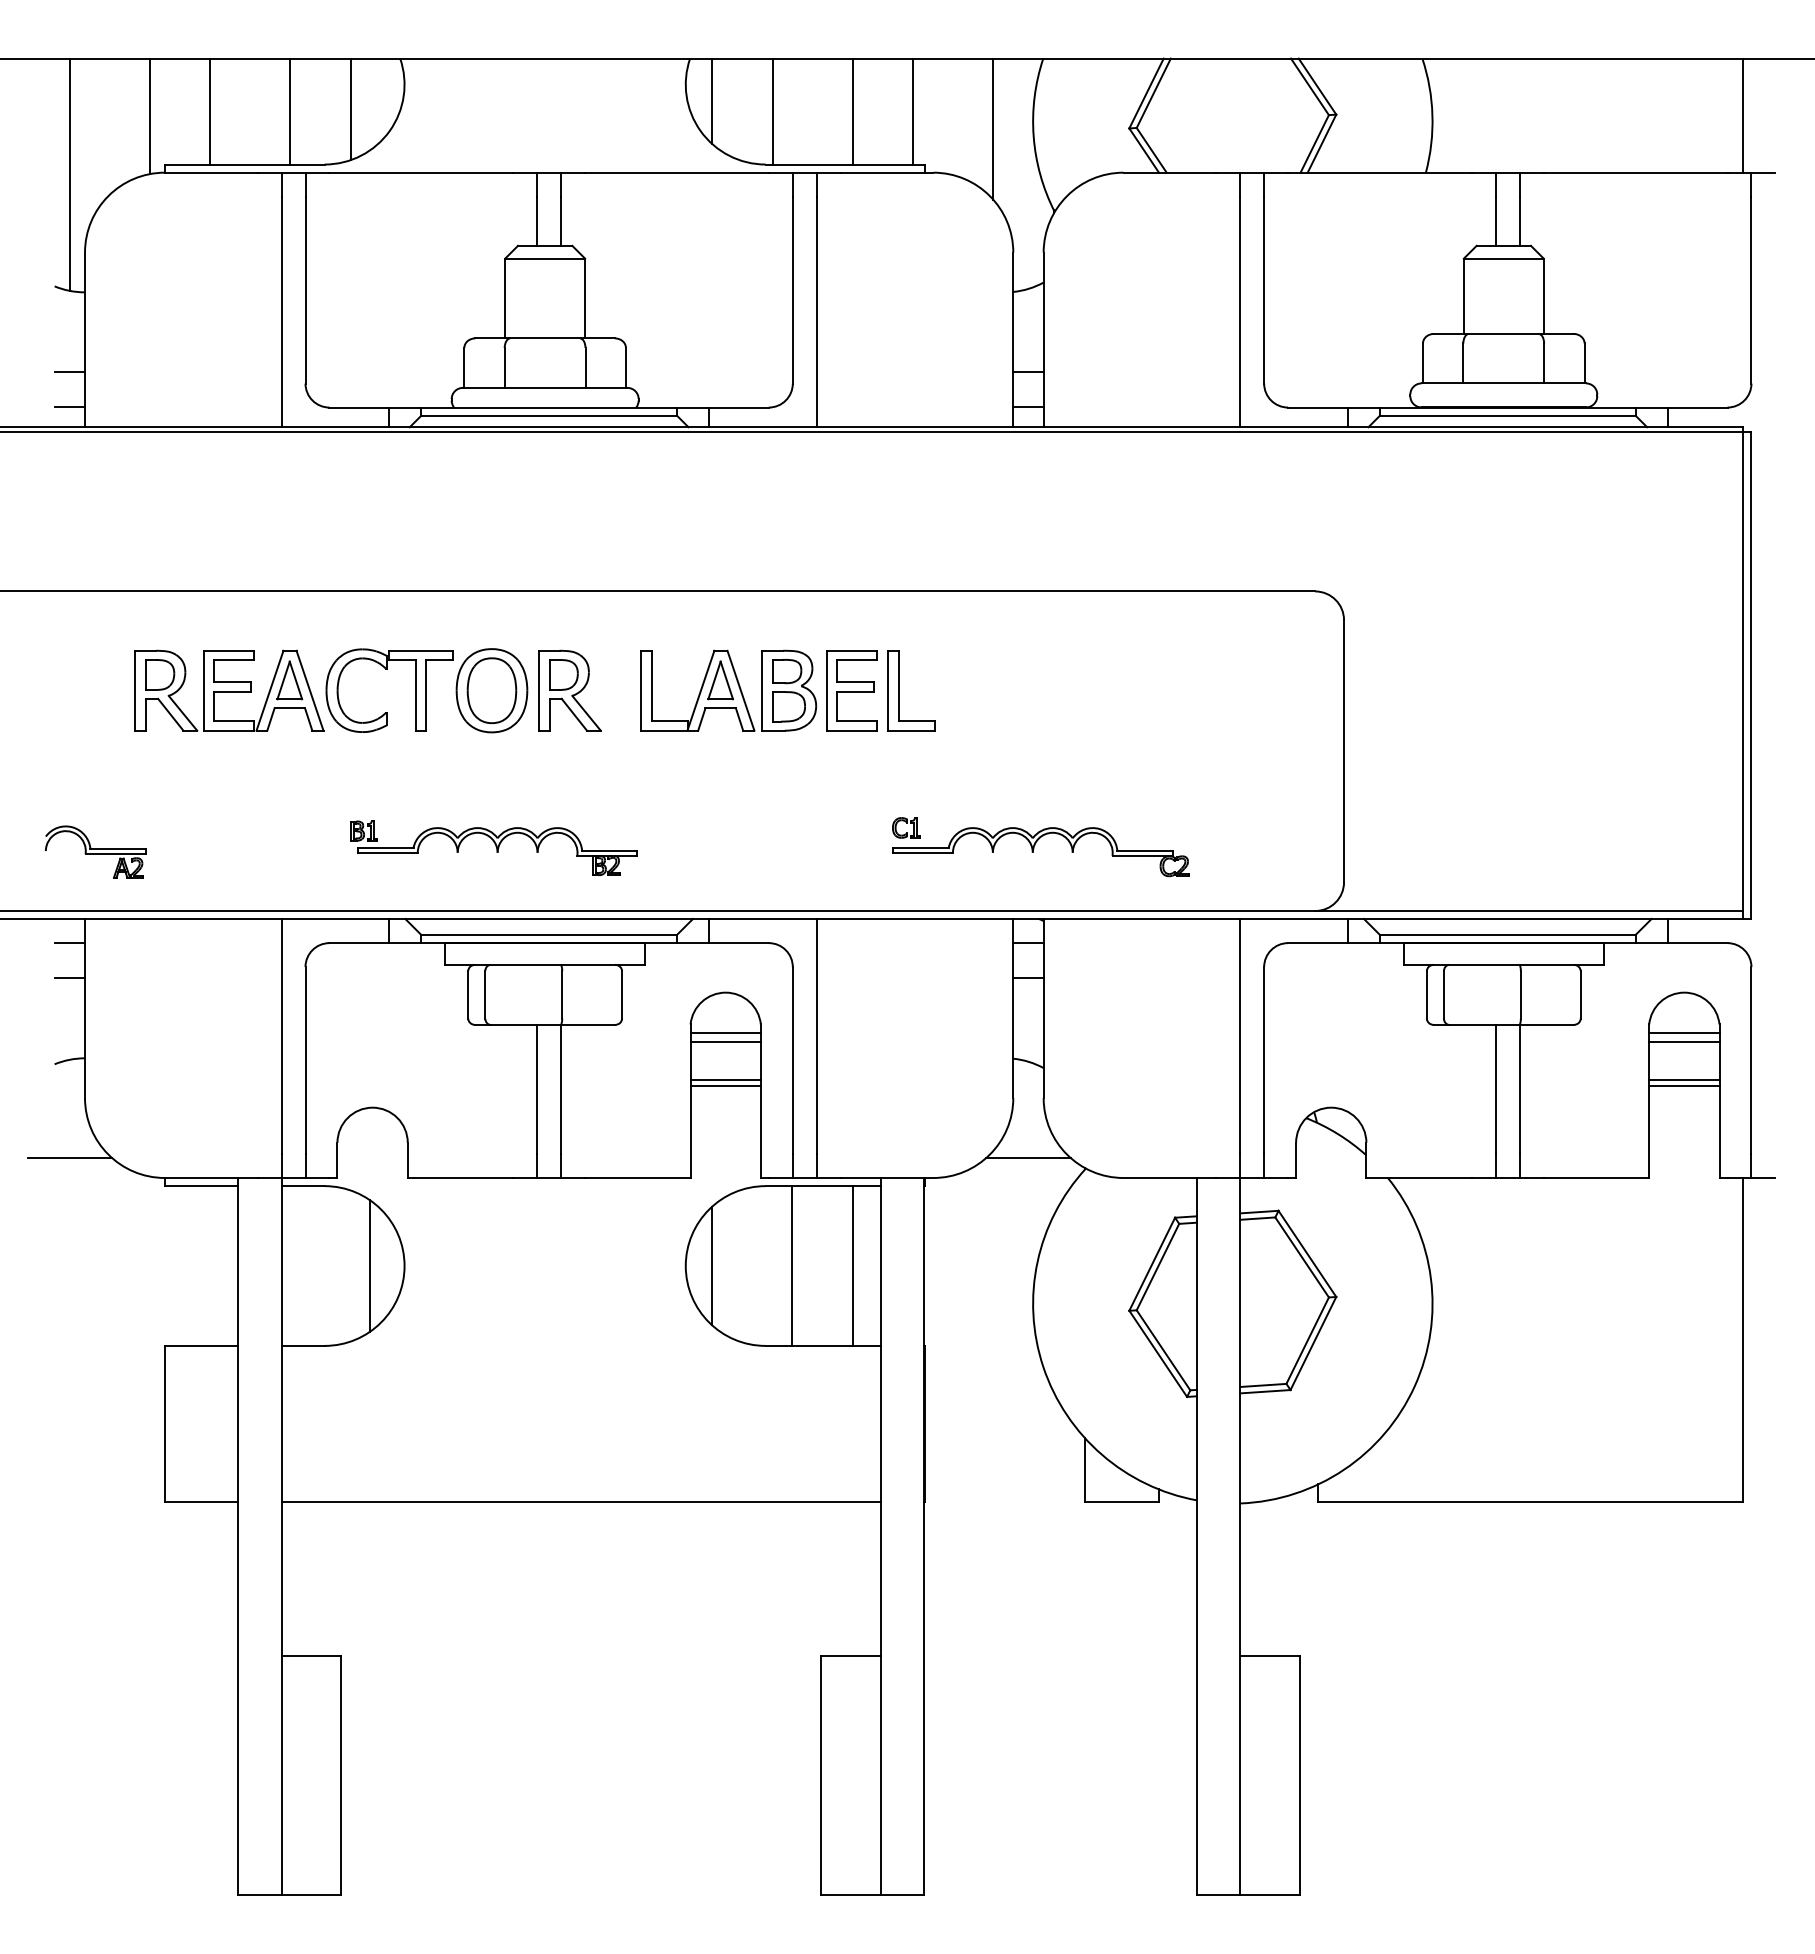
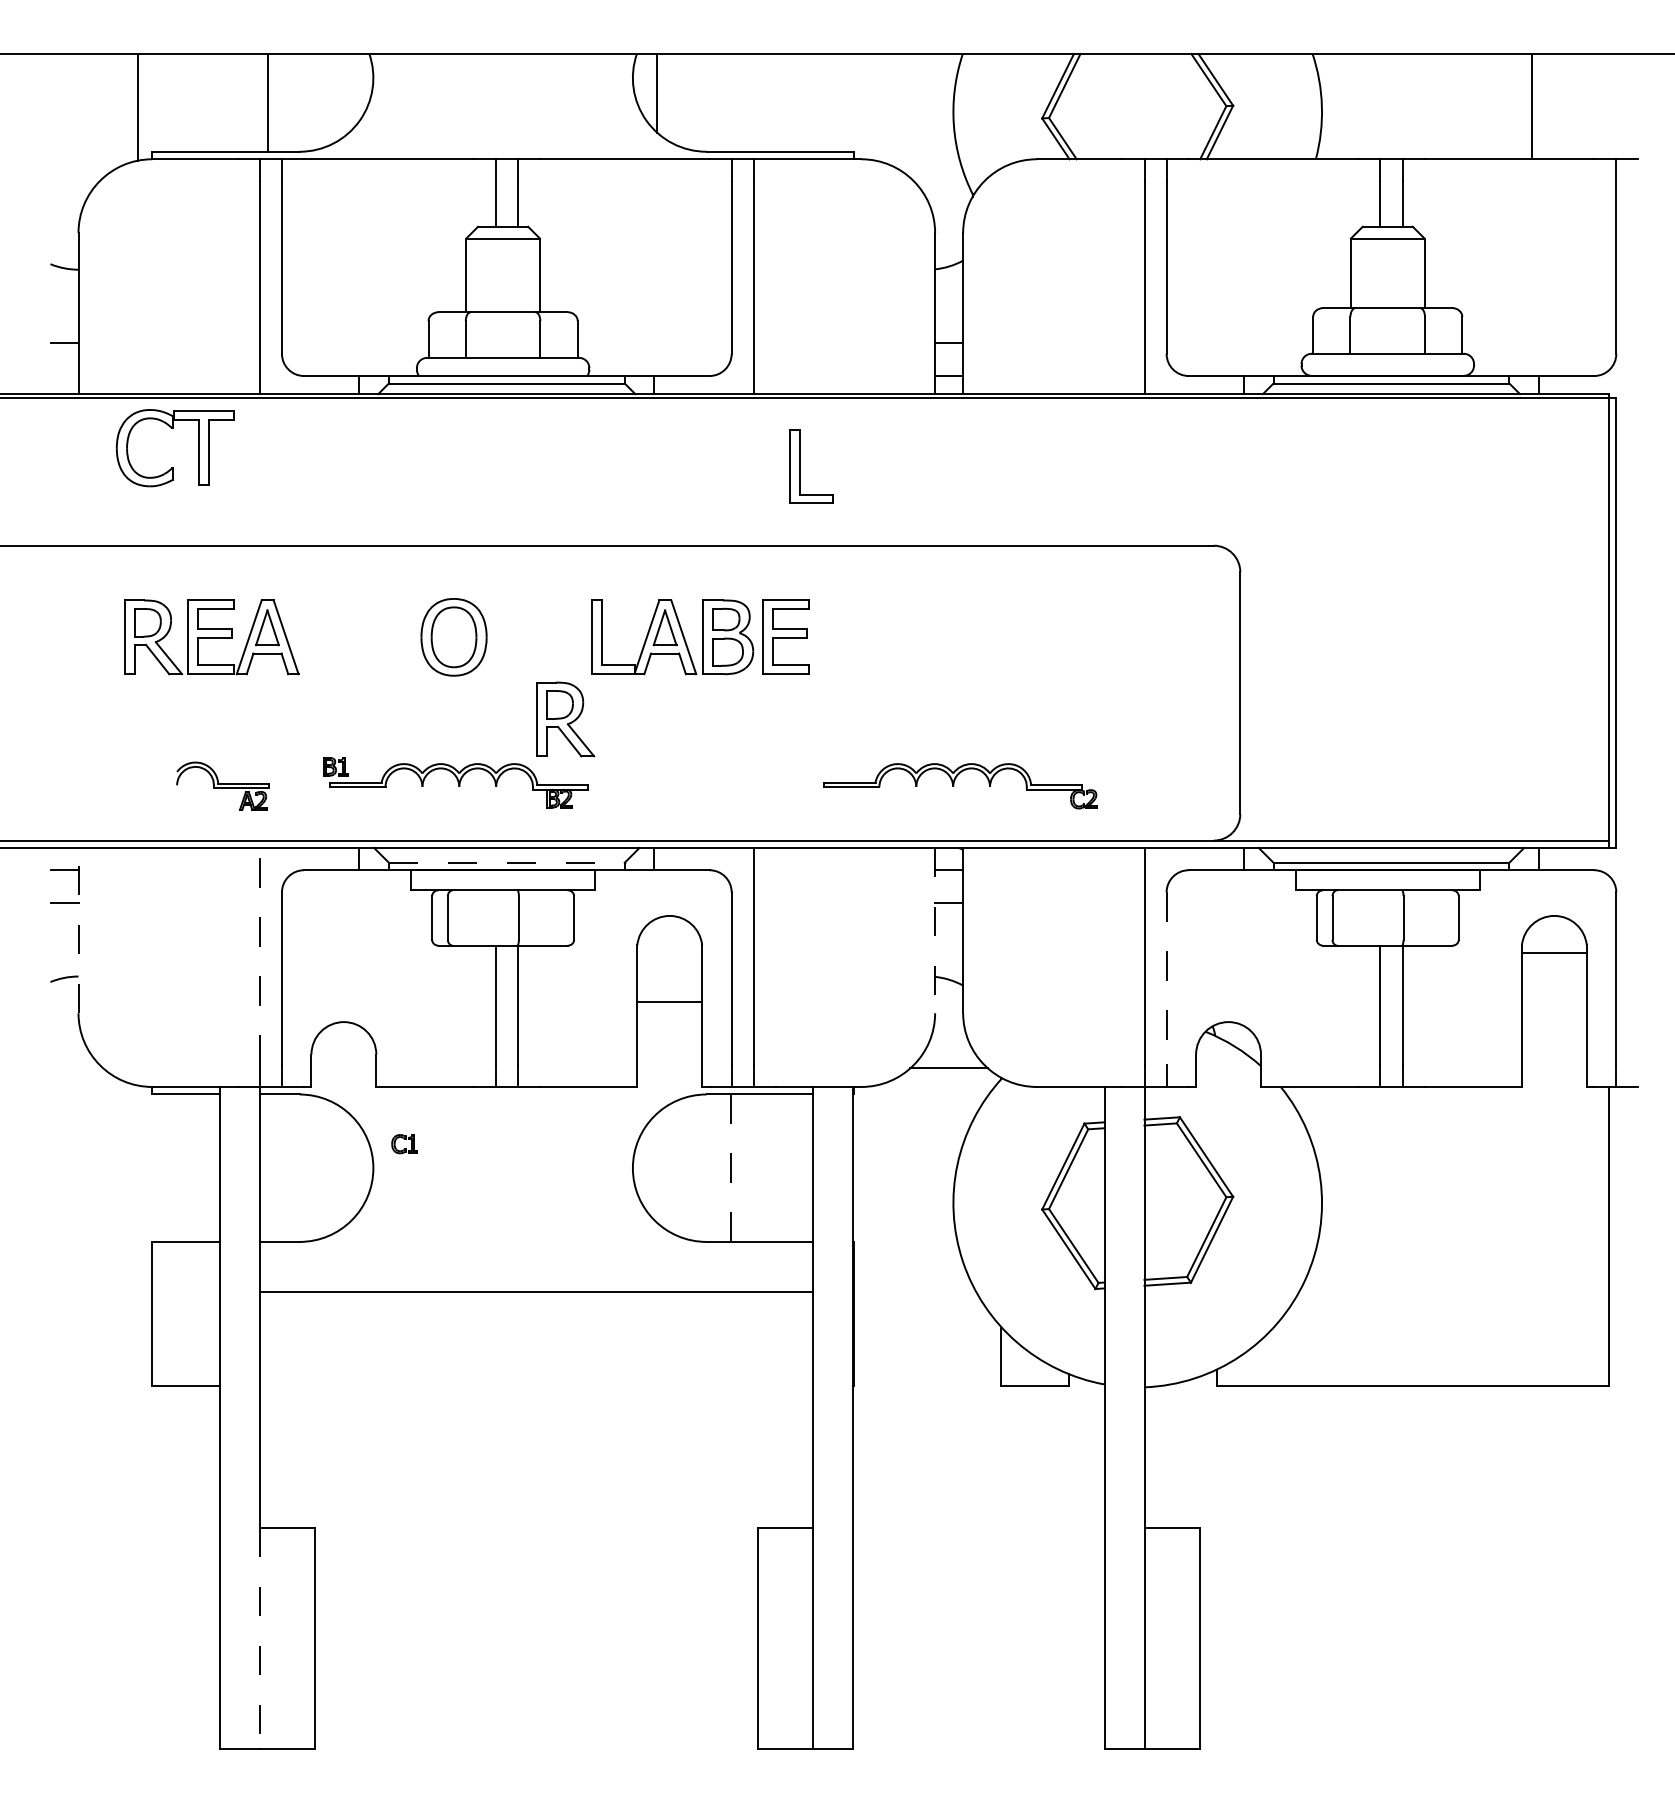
line: (350, 109) -> (323, 100), removed
line: (210, 111) -> (194, 102), removed
line: (772, 111) -> (712, 102), removed
line: (852, 111) -> (786, 102), removed
line: (913, 111) -> (843, 102), removed
line: (1743, 115) -> (1532, 106), moved
line: (993, 128) -> (916, 118), removed
line: (69, 174) -> (64, 160), removed
line: (69, 407) -> (64, 375), removed
part: (387, 669) -> (173, 428), moved
part: (569, 690) -> (565, 719), moved
part: (899, 690) -> (800, 466), moved
part: (906, 827) -> (404, 1143), moved
part: (95, 851) -> (222, 785), moved
line: (549, 934) -> (507, 862), solid -> dashed
line: (85, 1008) -> (78, 930), solid -> dashed
line: (1013, 1008) -> (935, 930), solid -> dashed
line: (725, 1032) -> (669, 952), removed
line: (281, 1036) -> (259, 956), solid -> dashed
line: (725, 1042) -> (669, 961), removed
line: (1684, 1042) -> (1554, 961), removed
line: (1264, 1061) -> (1166, 979), solid -> dashed
line: (725, 1080) -> (669, 997), removed
line: (1684, 1080) -> (1554, 997), removed
line: (1684, 1085) -> (1554, 1001), removed
line: (69, 1157) -> (64, 1068), removed
line: (370, 1265) -> (341, 1167), removed
line: (711, 1265) -> (656, 1167), removed
line: (852, 1265) -> (786, 1167), removed
line: (791, 1266) -> (730, 1168), solid -> dashed
line: (581, 1502) -> (536, 1292), moved
line: (281, 1775) -> (259, 1638), solid -> dashed

